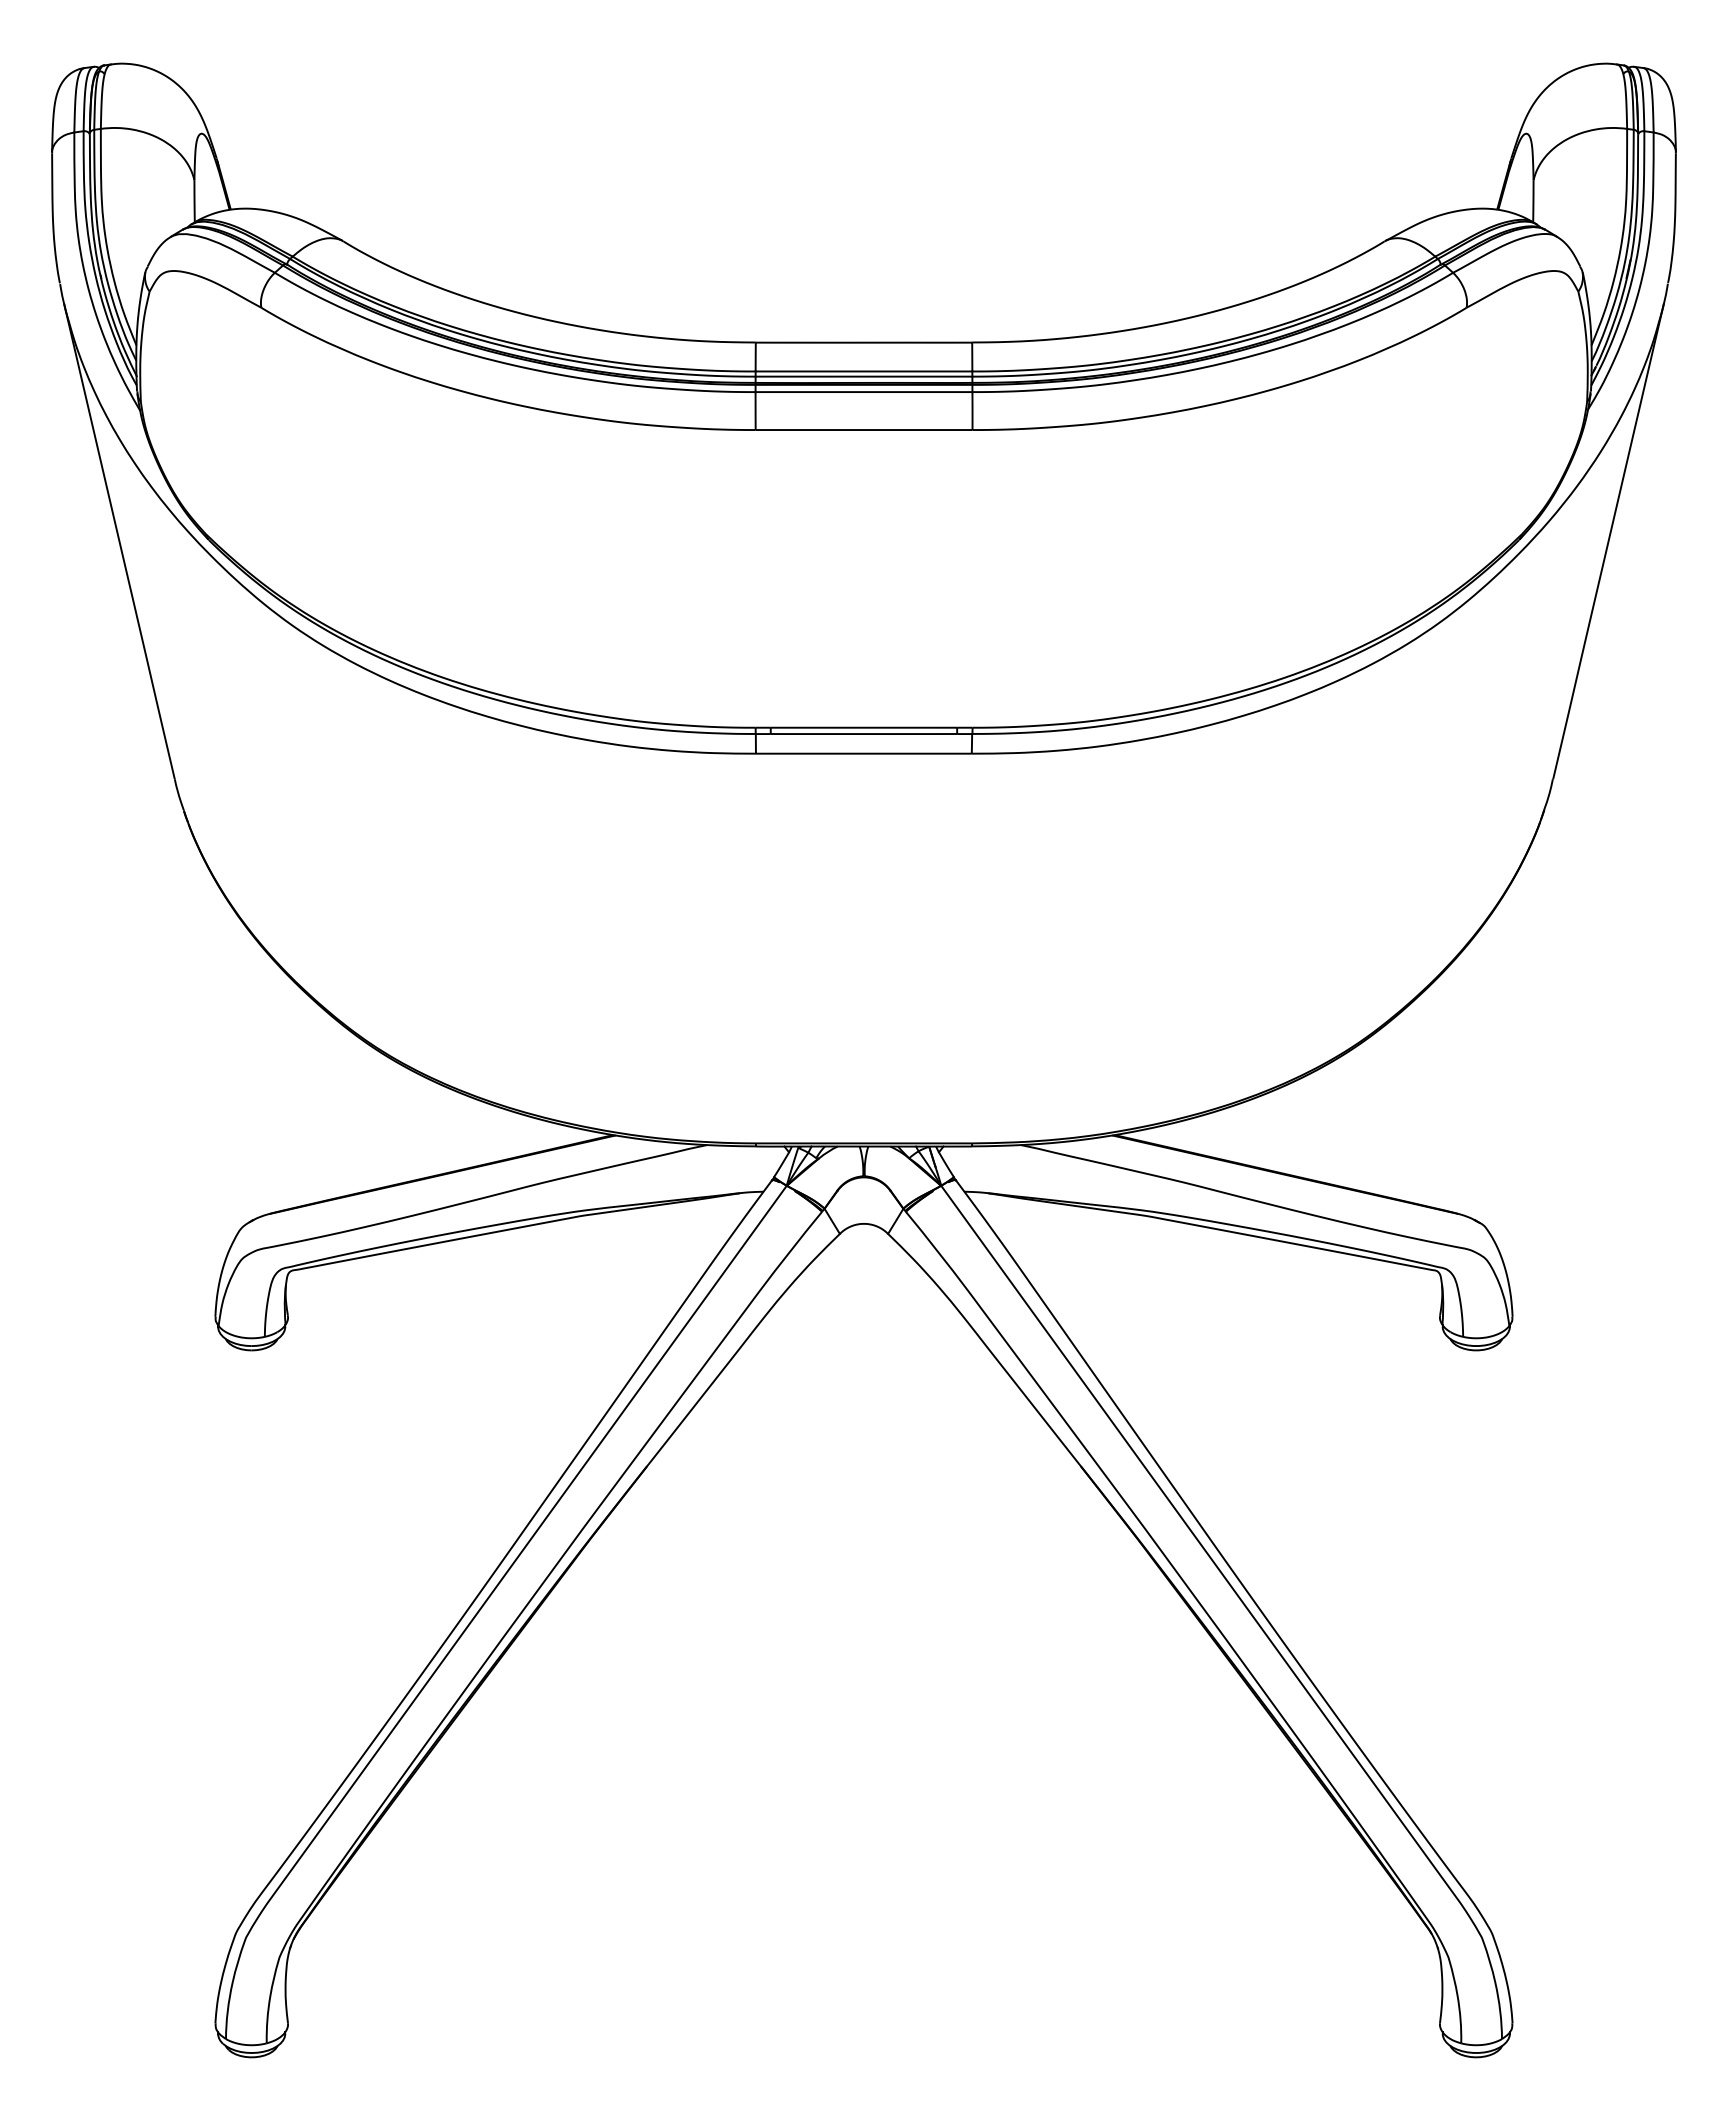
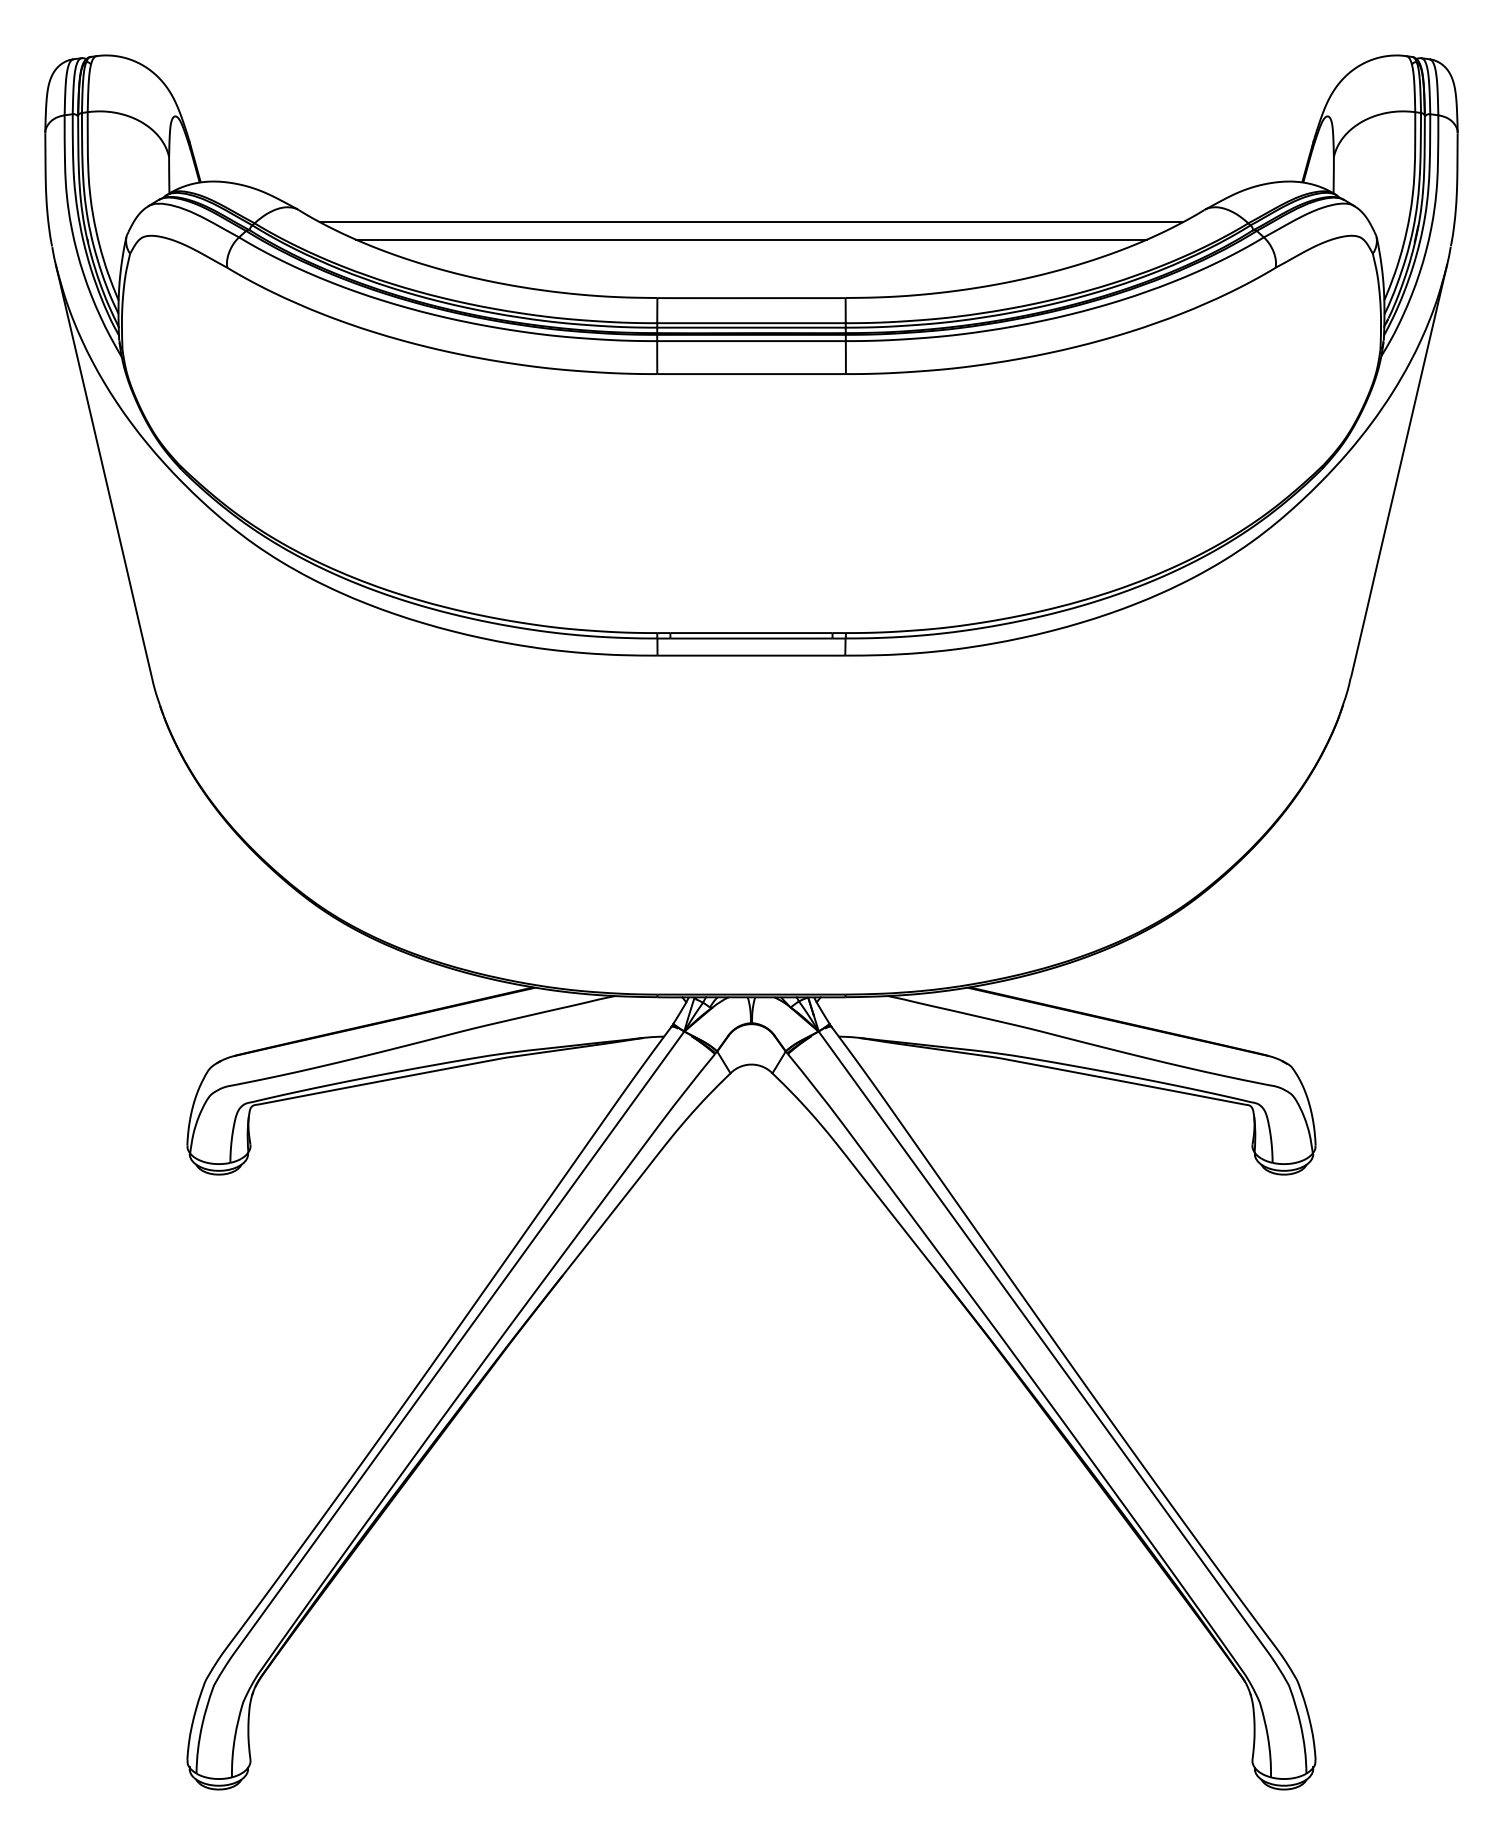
line: (863, 255) -> (751, 222), added
line: (863, 275) -> (751, 239), added

